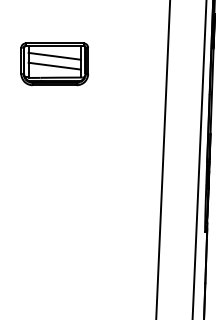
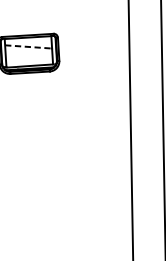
line: (55, 56) -> (29, 47), solid -> dashed
line: (54, 65) -> (28, 55), removed

